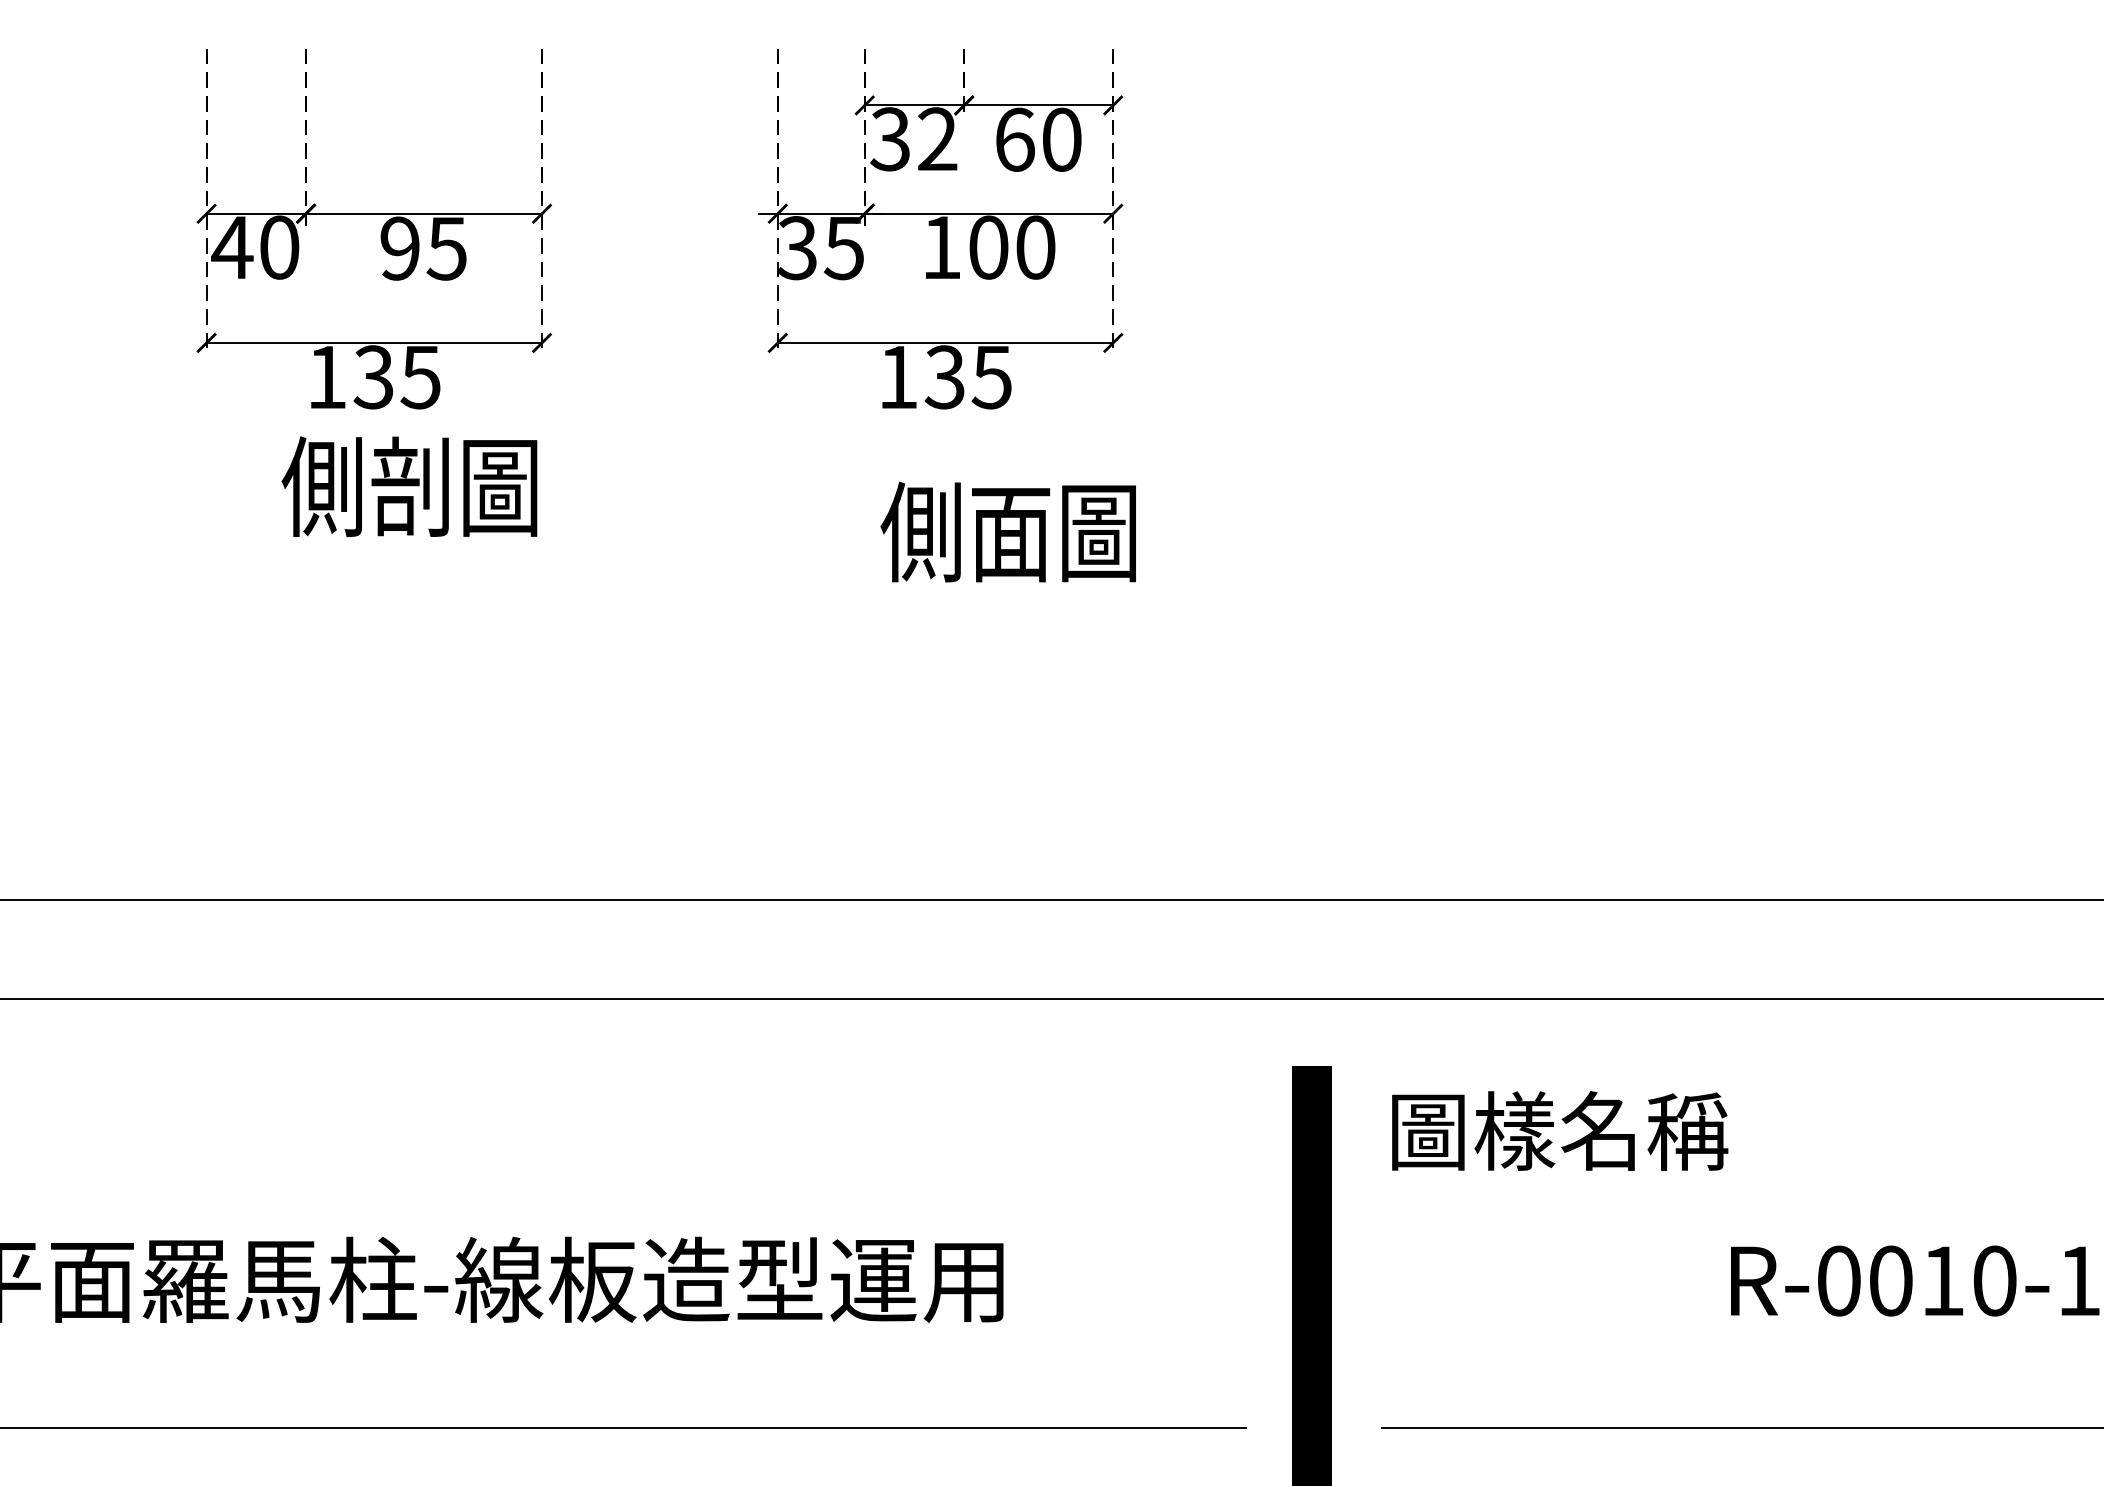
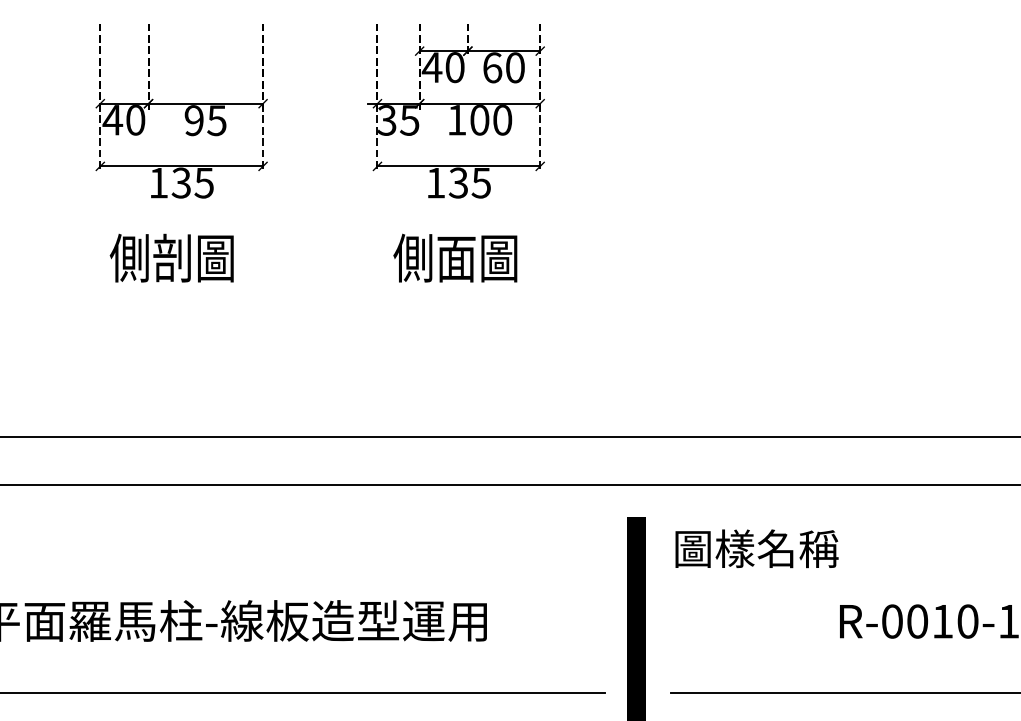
text: (911, 139) -> (442, 67), 32 -> 40
text: (408, 485) -> (171, 257), moved
text: (1008, 530) -> (455, 257), moved

